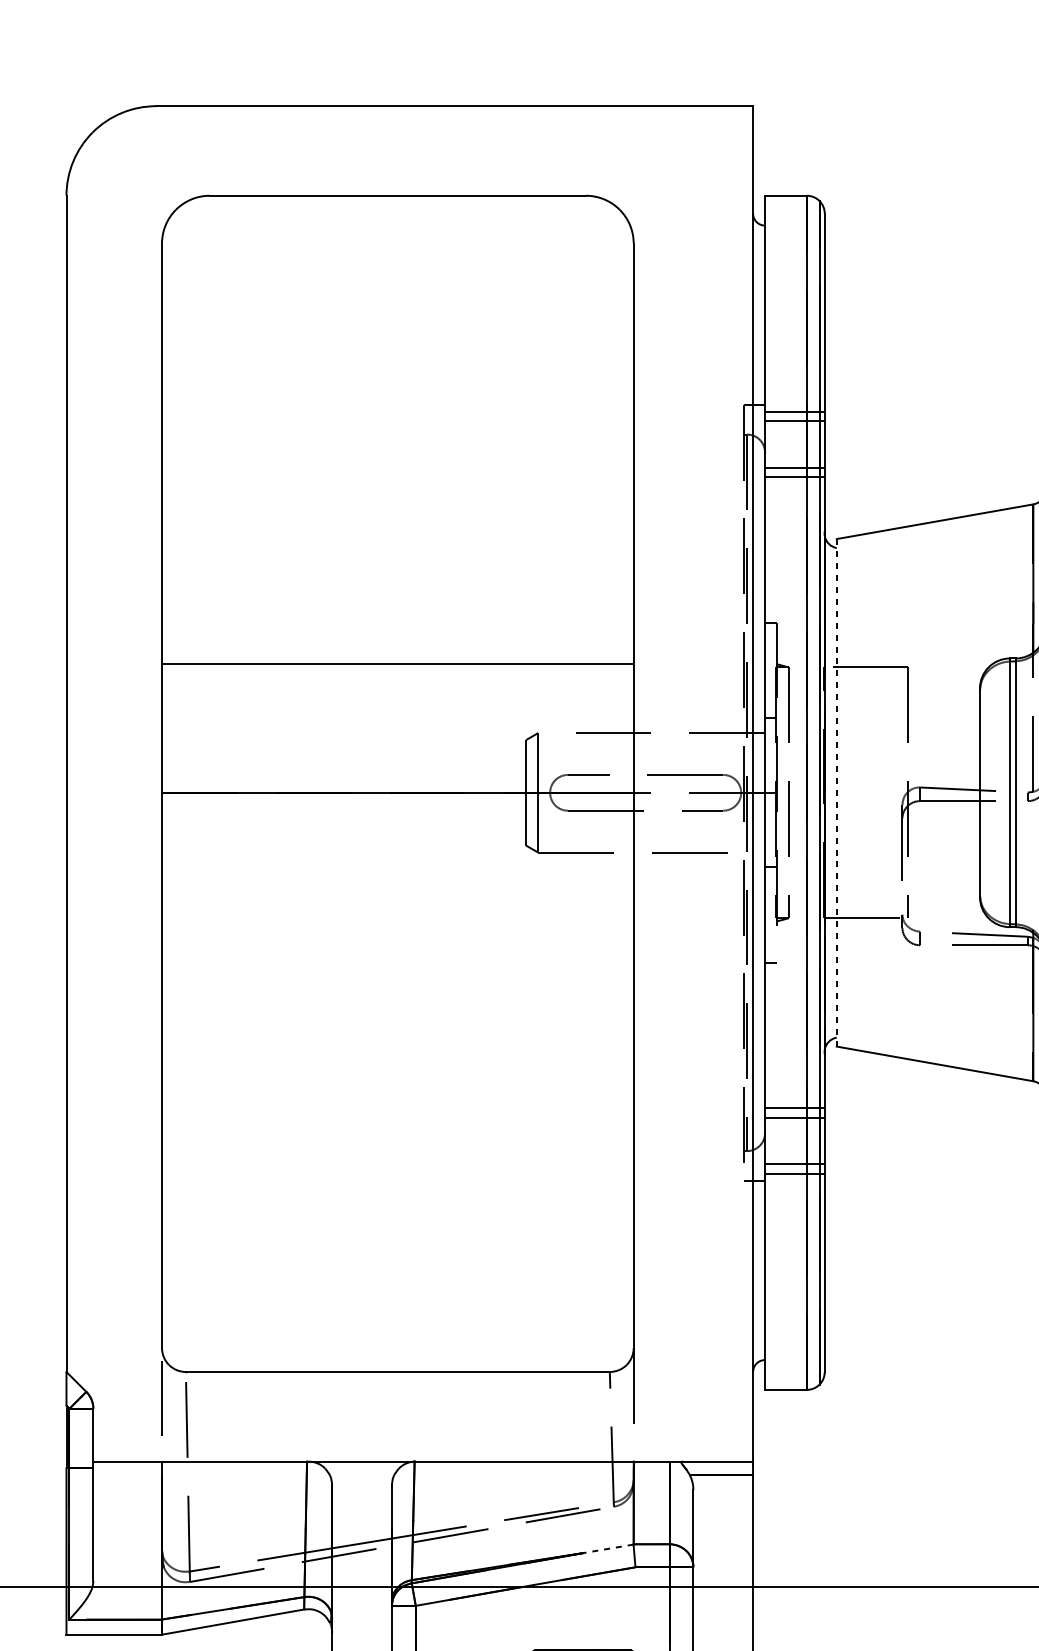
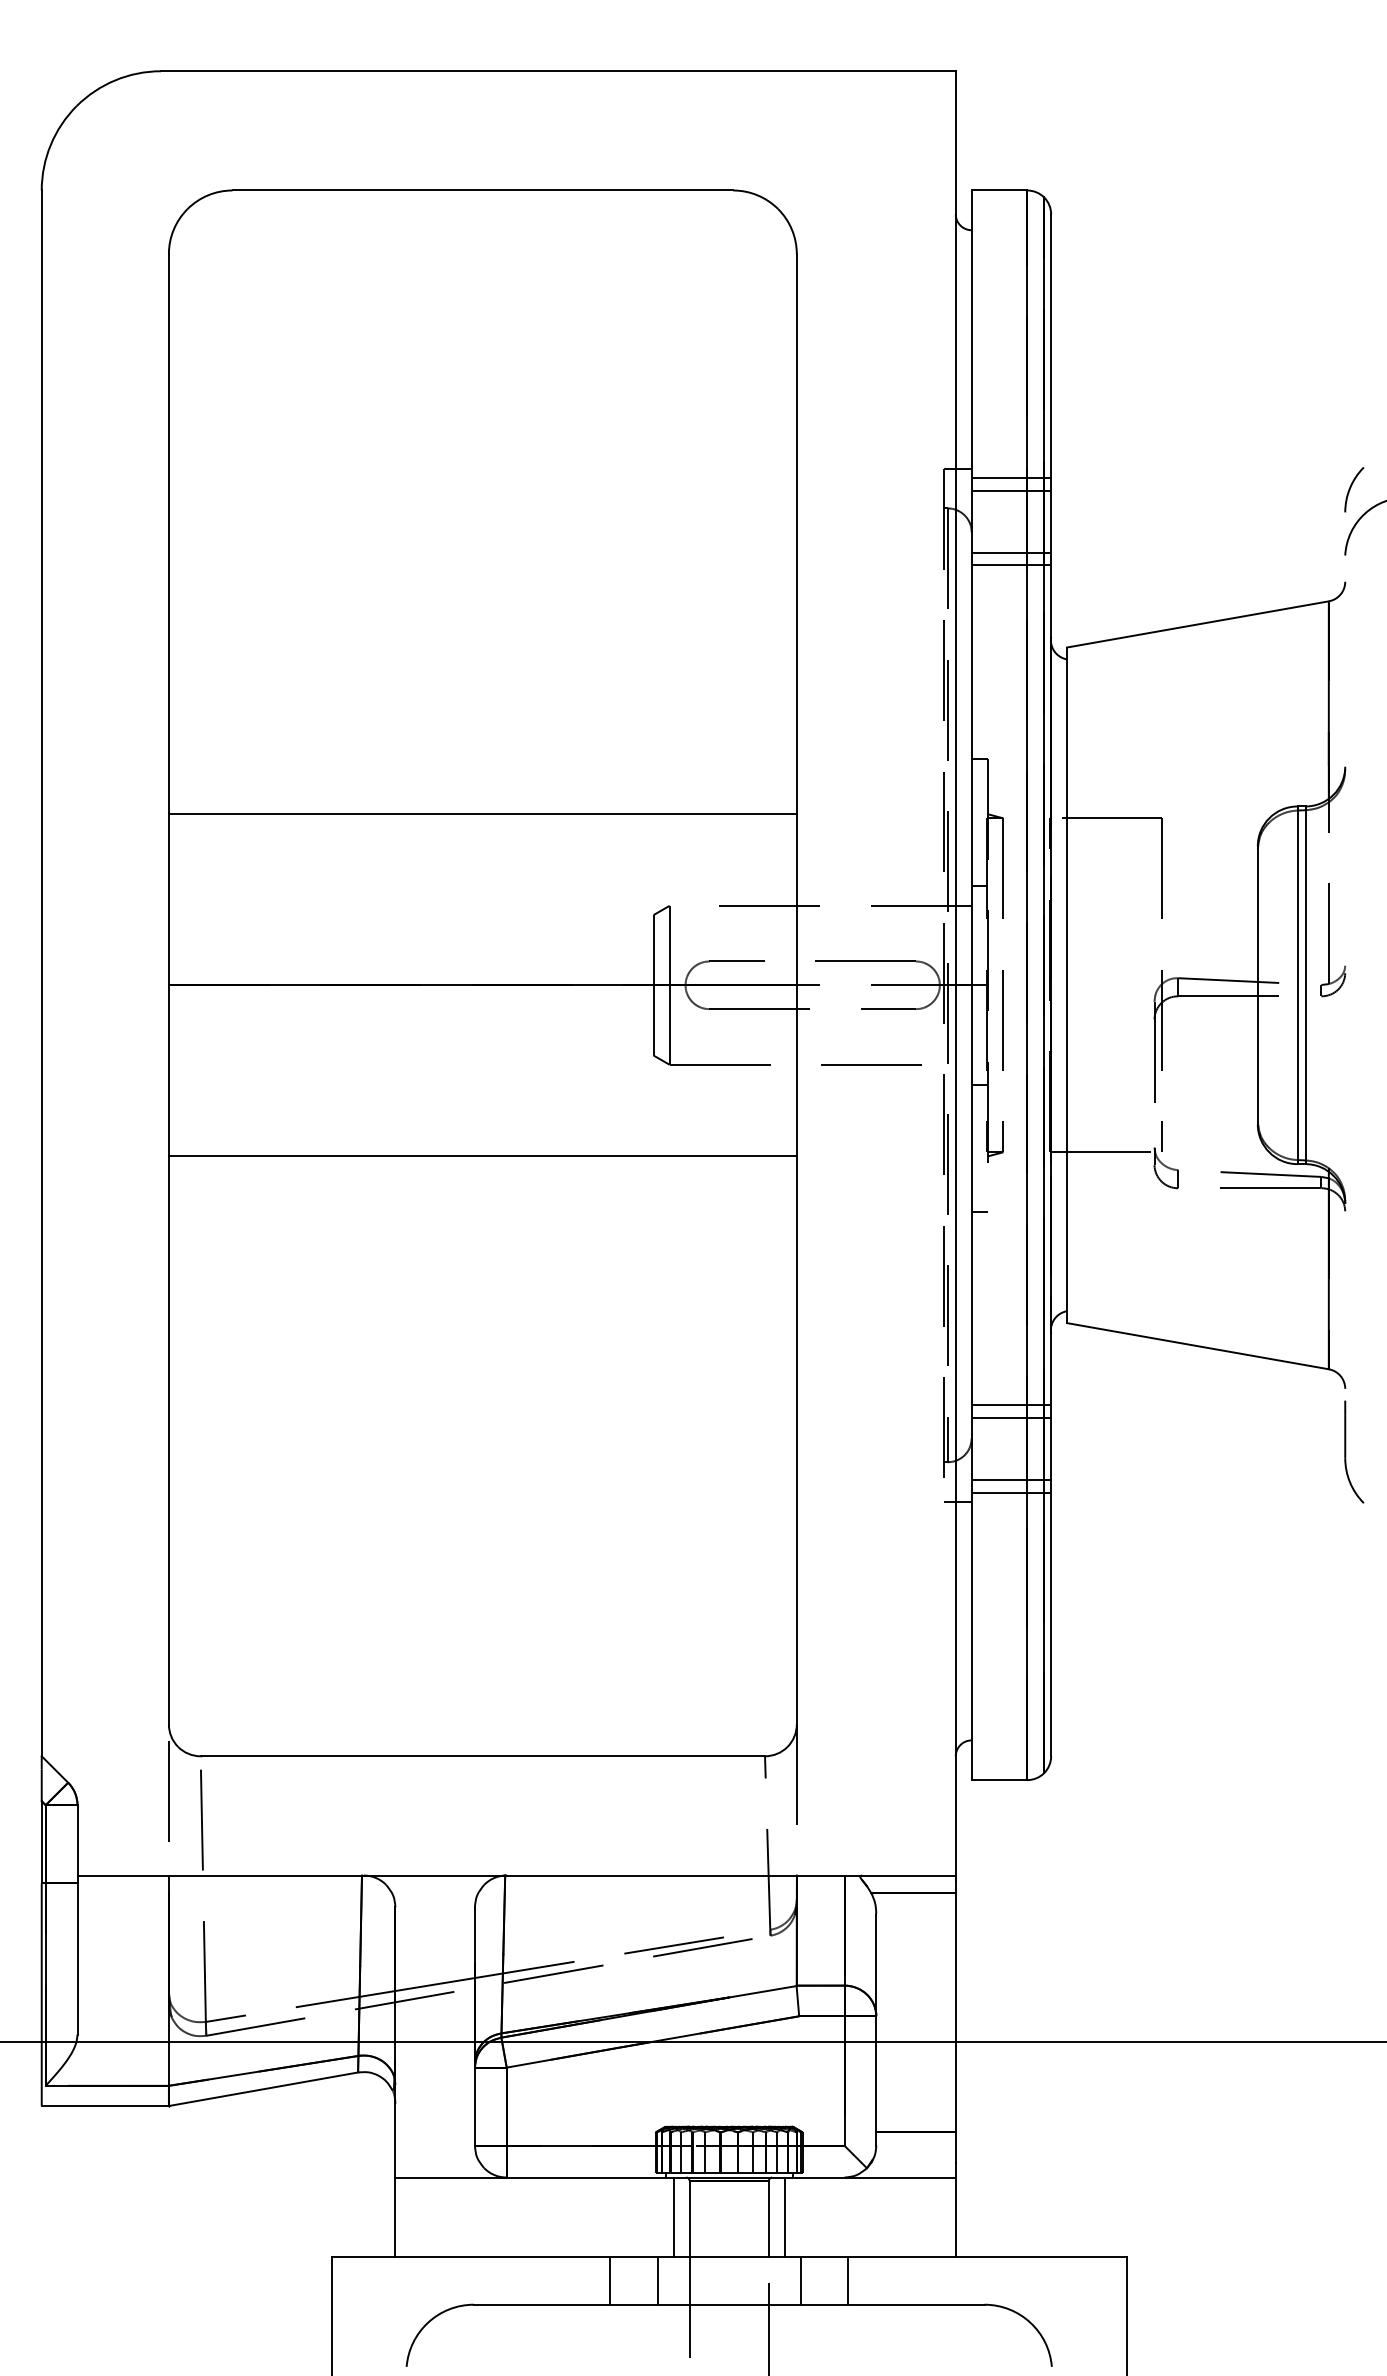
line: (837, 792) -> (1067, 985), dashed -> solid
line: (397, 921) -> (482, 1156), added
line: (607, 1548) -> (762, 1991), dashed -> solid

